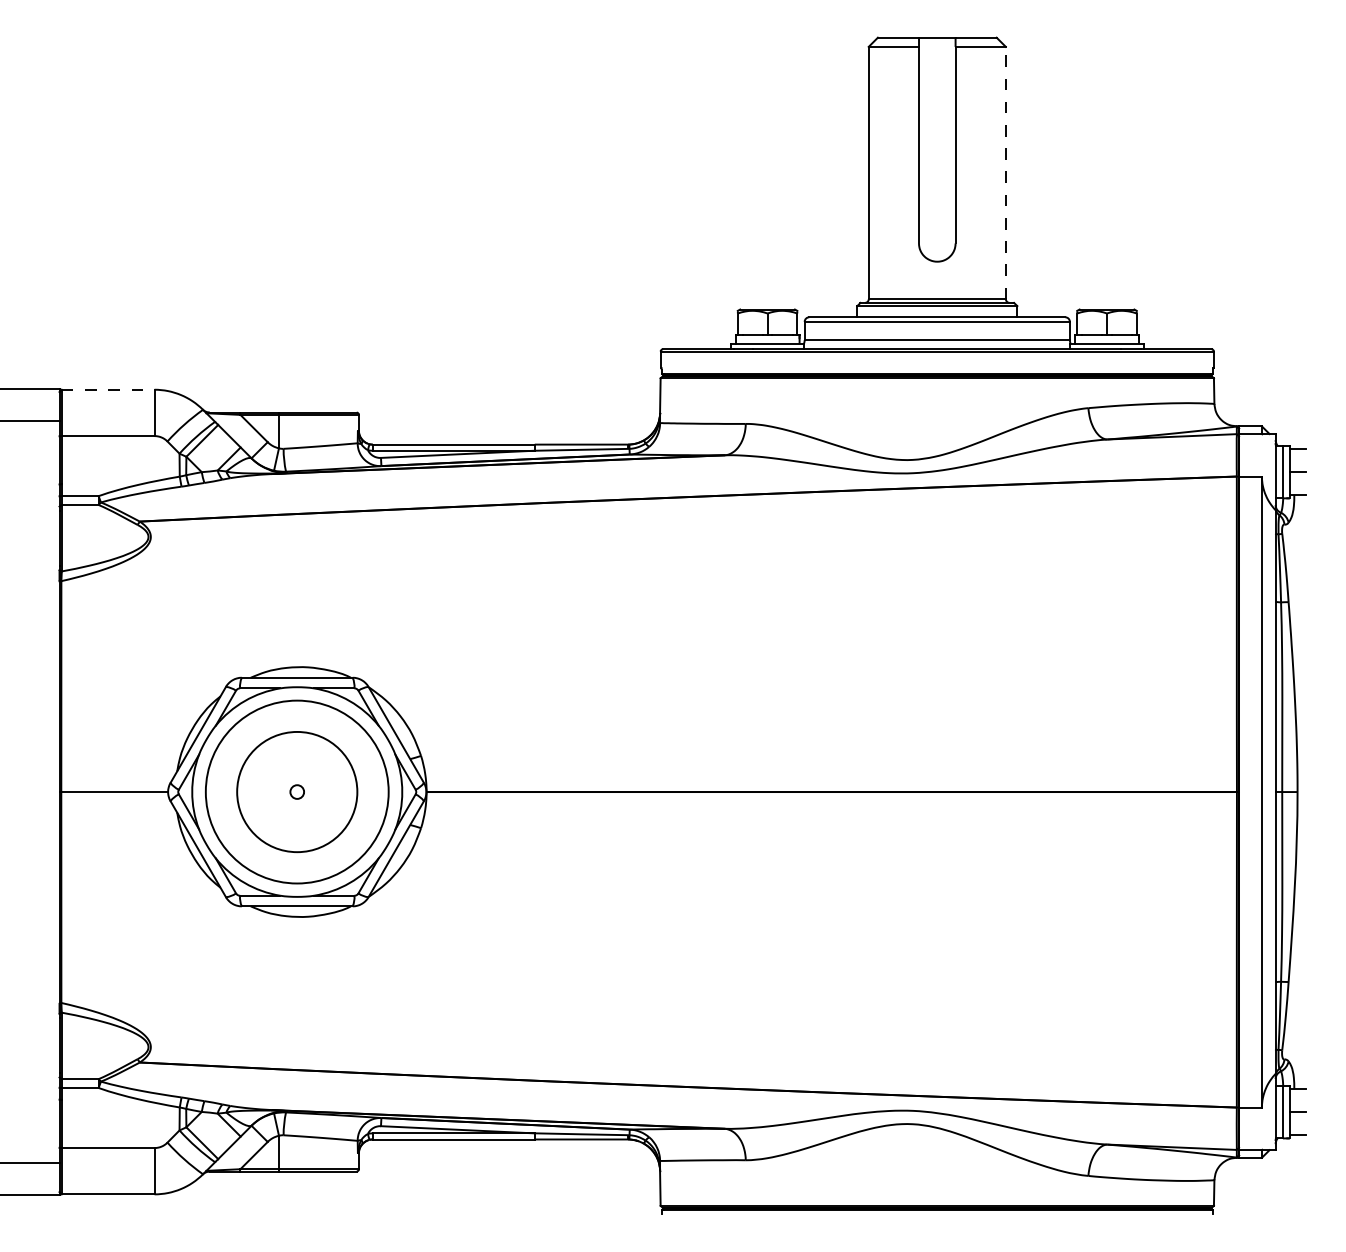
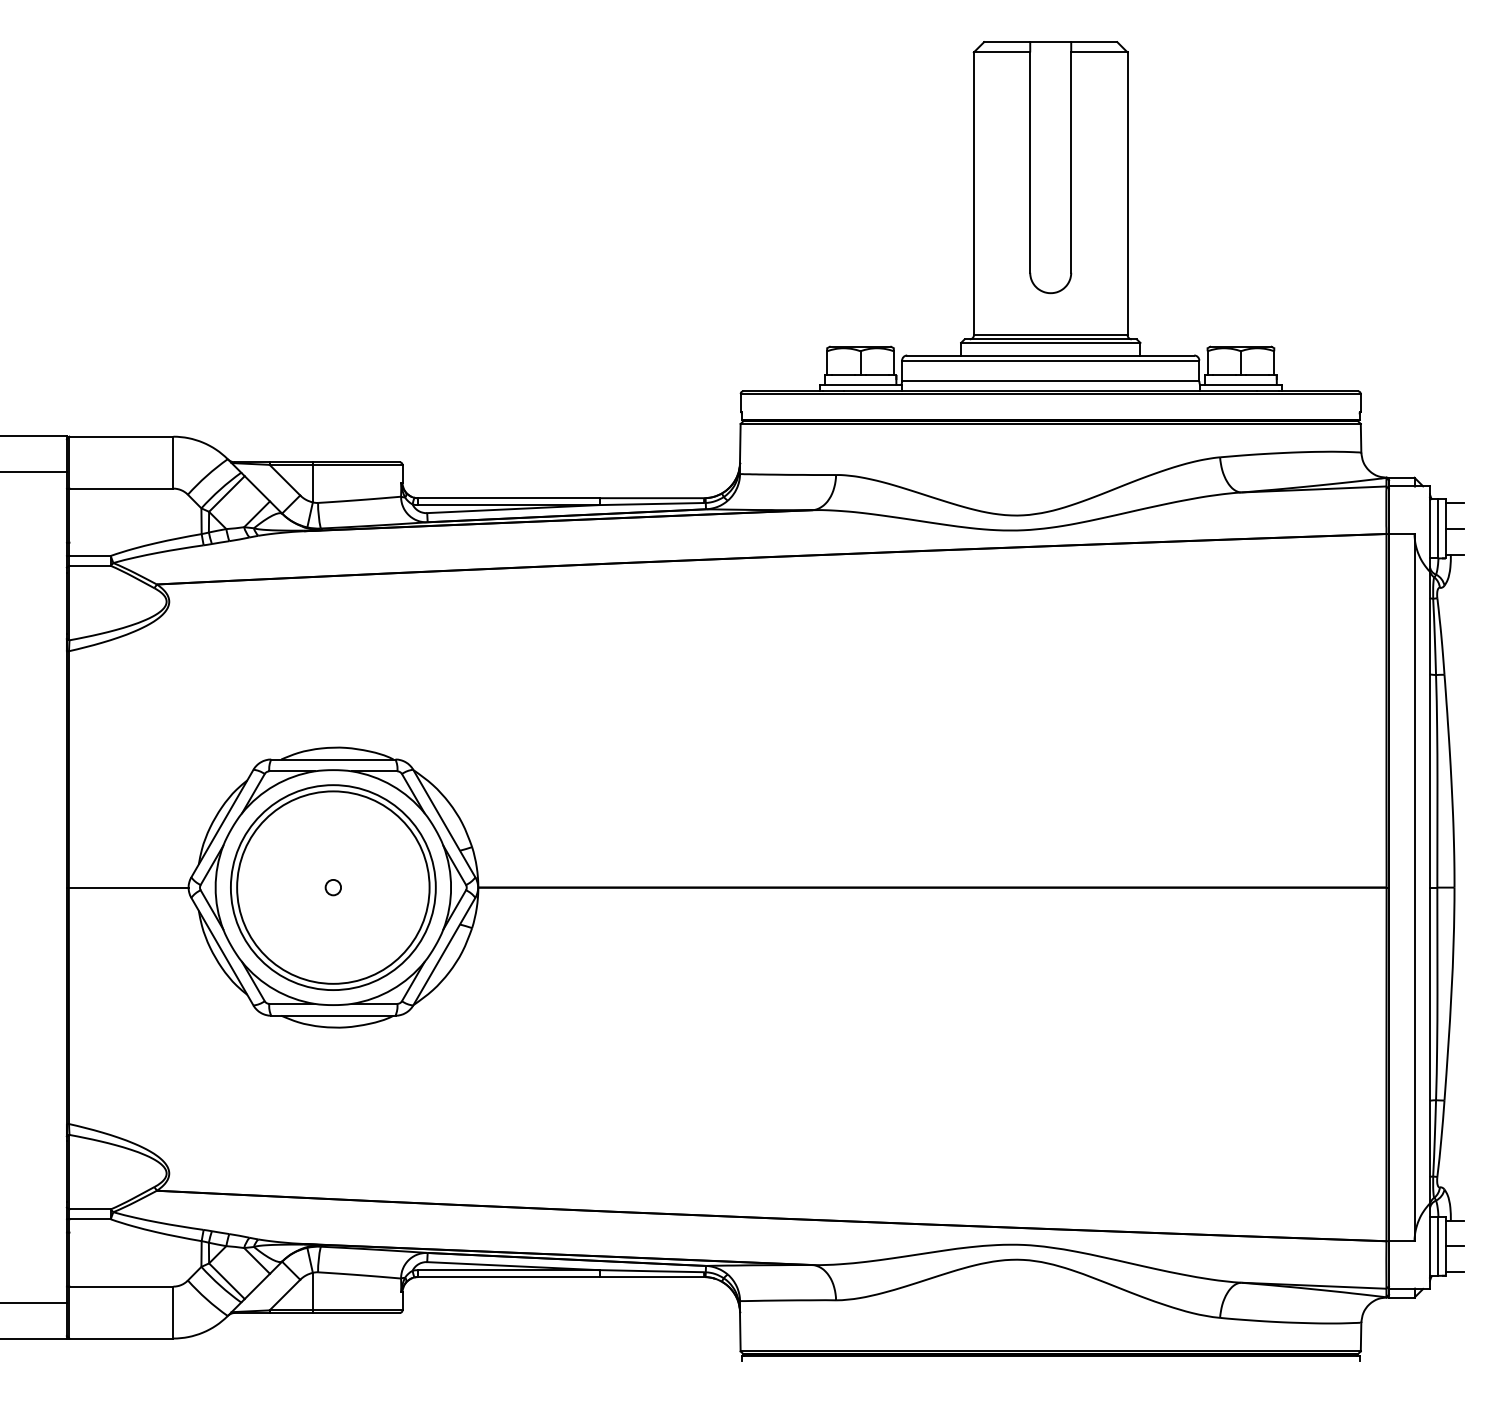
line: (1005, 172) -> (1127, 193), dashed -> solid
line: (108, 389) -> (121, 436), dashed -> solid
circle: (297, 791) -> (333, 887), size x1.43

